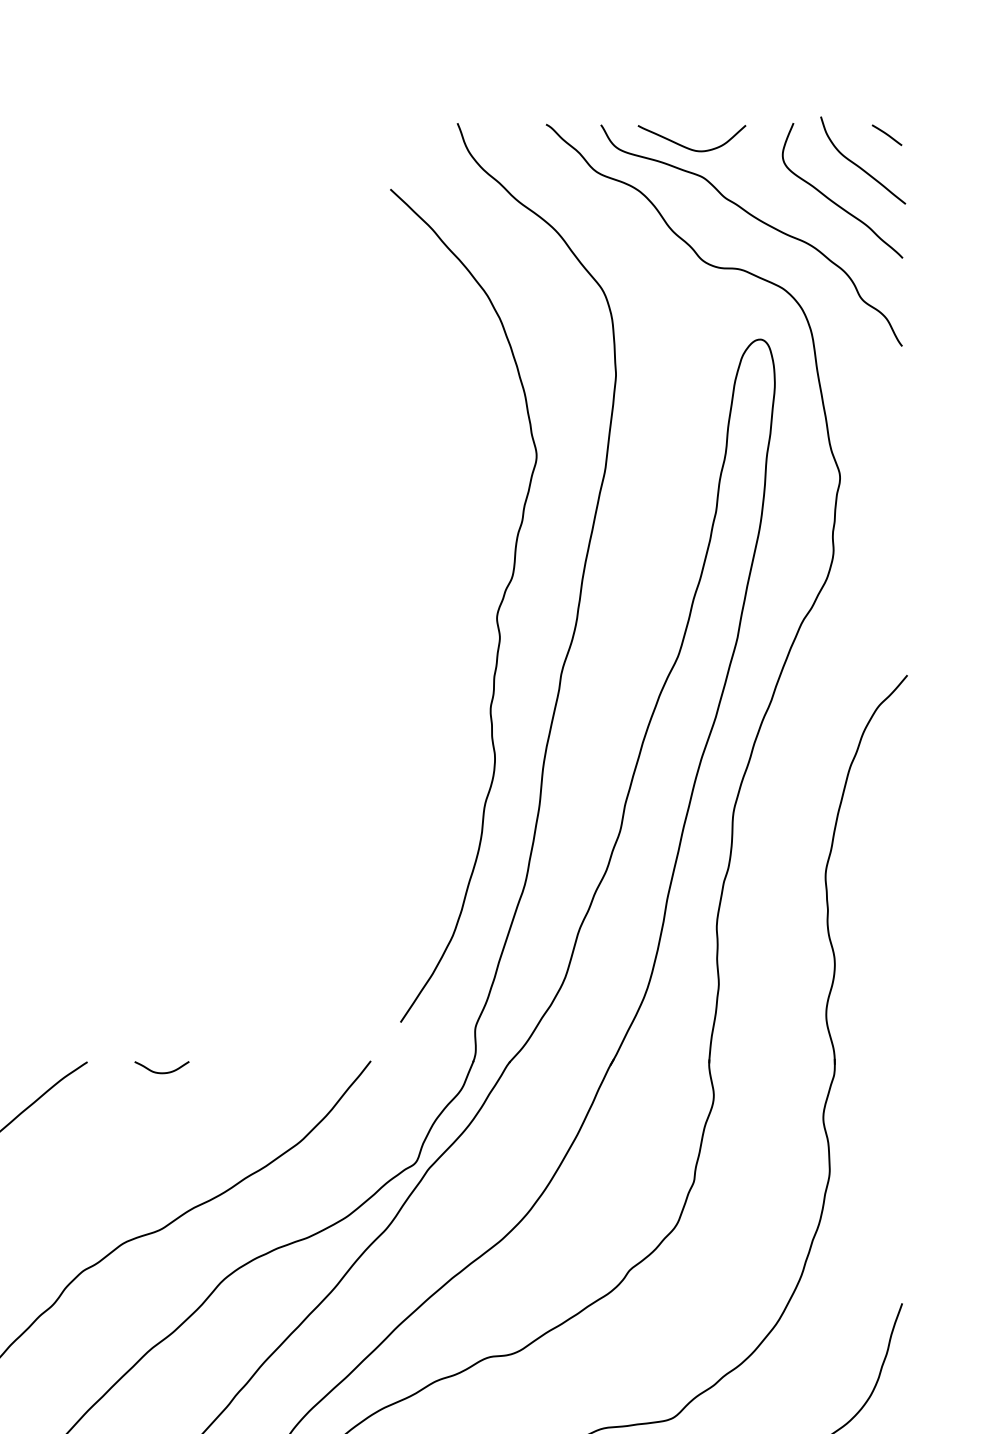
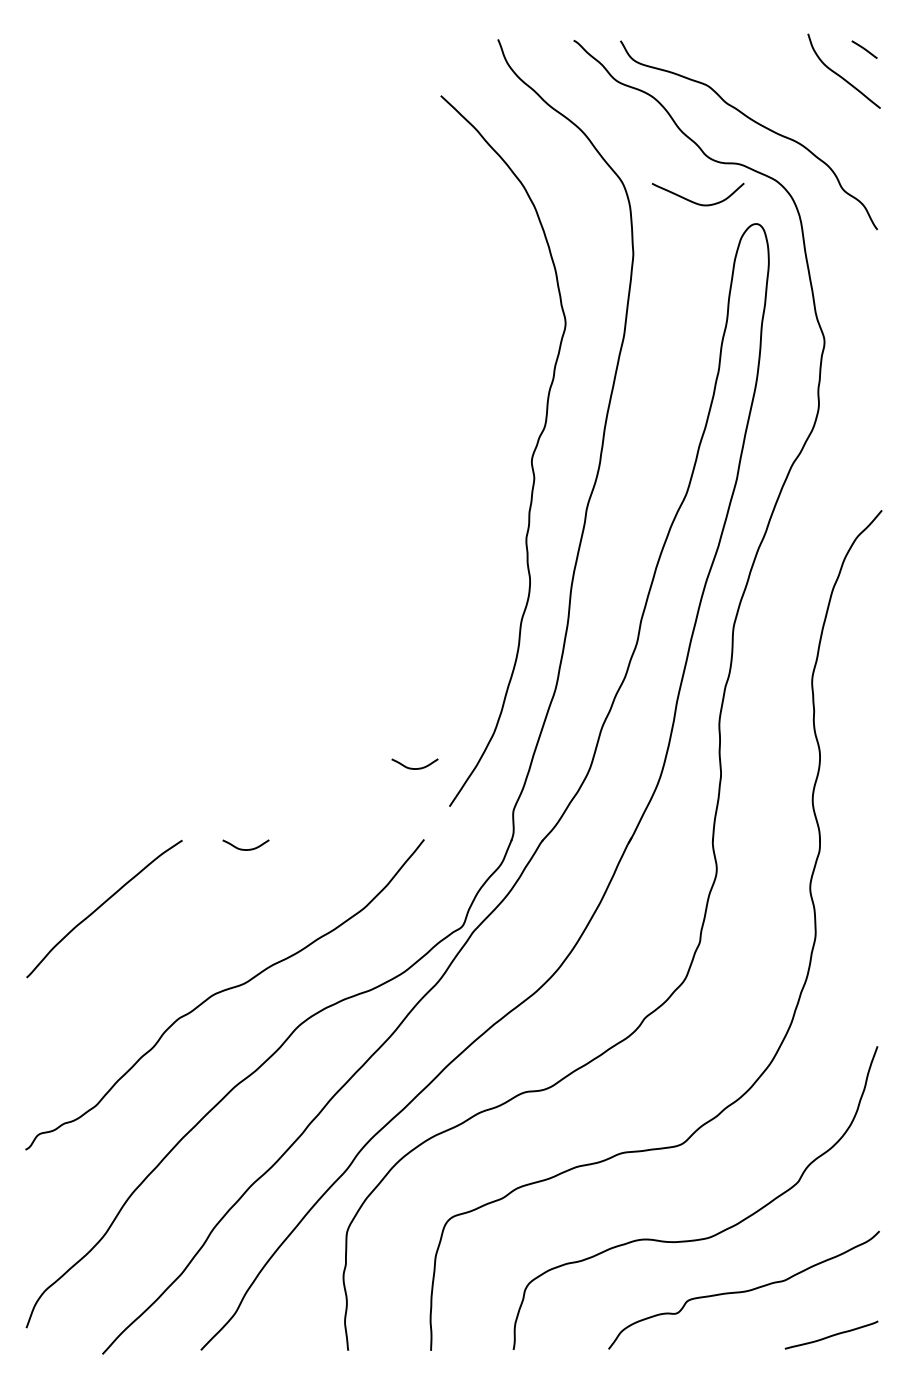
curve: (687, 146) -> (694, 201), moved
curve: (835, 201) -> (820, 106), removed
curve: (355, 976) -> (411, 767), added

